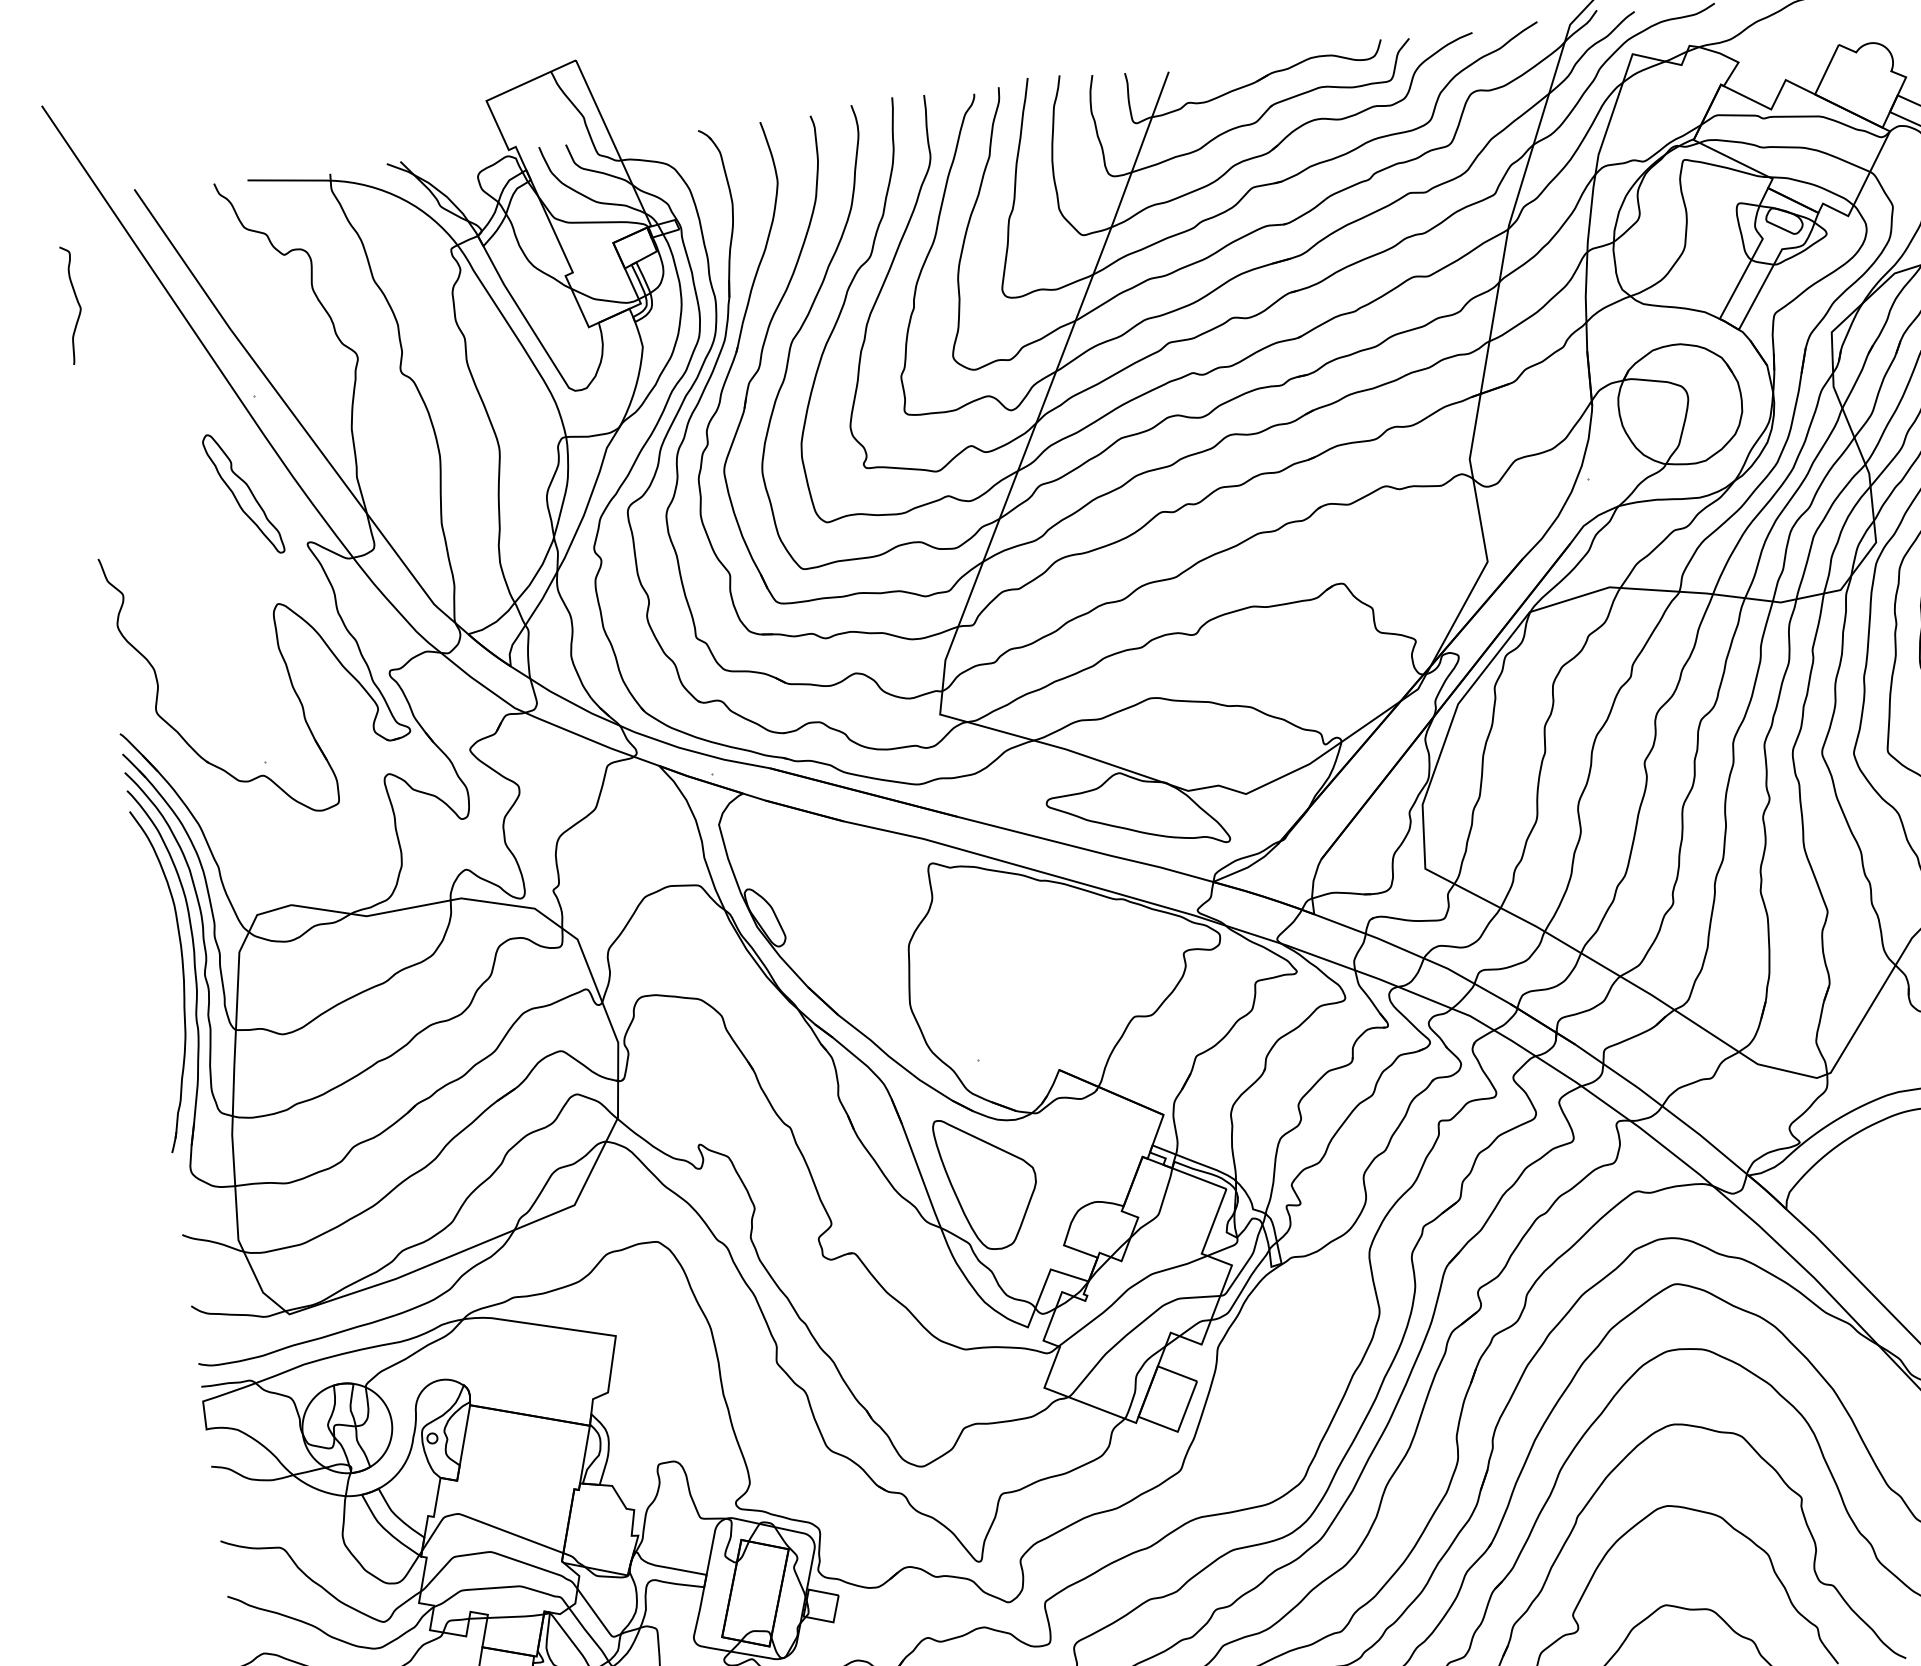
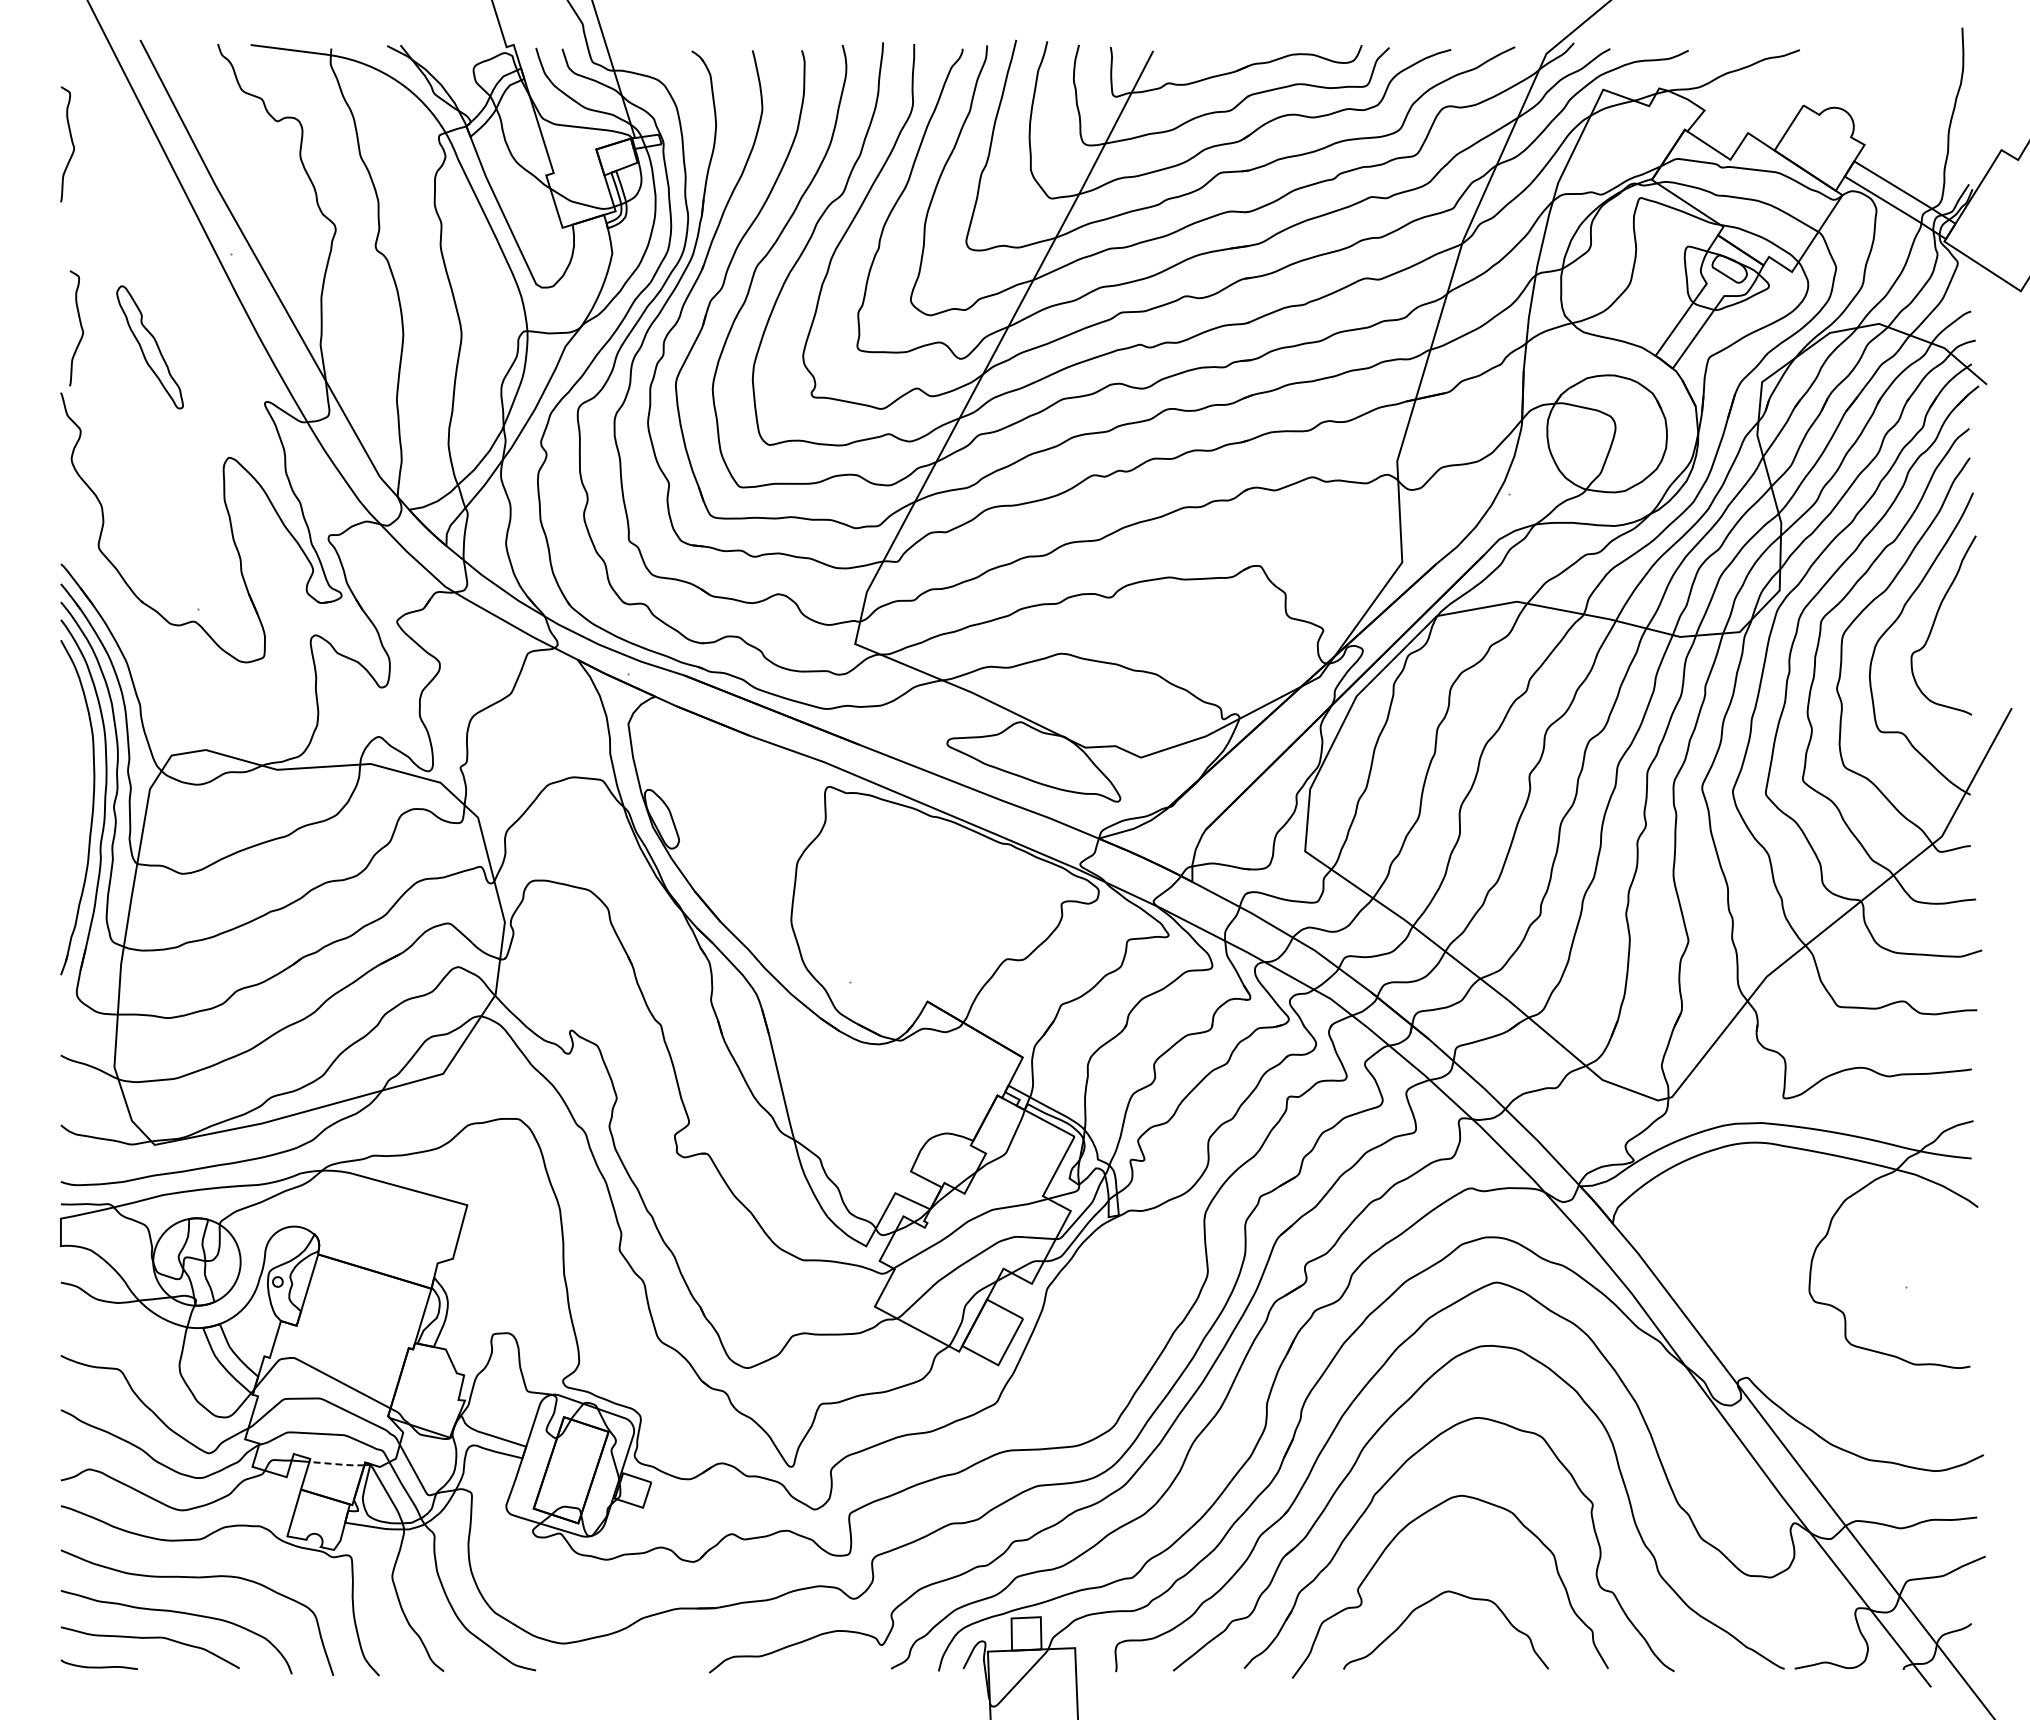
curve: (109, 490) -> (80, 327), added
part: (242, 494) -> (149, 347), moved
part: (987, 1182) -> (844, 1101), removed
line: (516, 1617) -> (337, 1464), solid -> dashed

